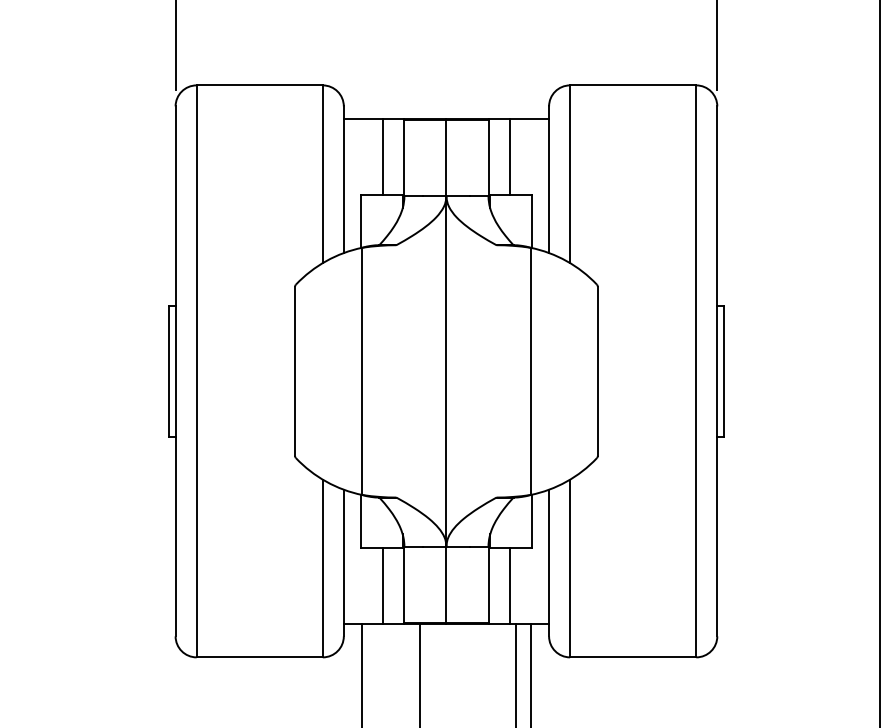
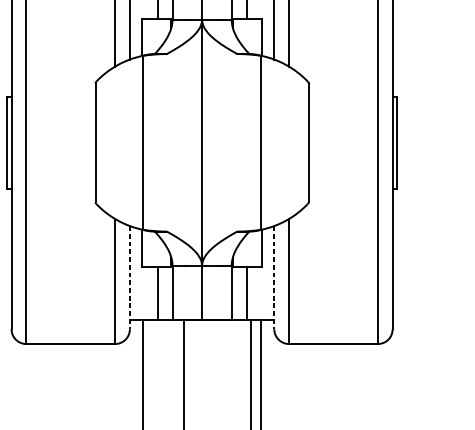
line: (343, 563) -> (129, 277), solid -> dashed
line: (549, 563) -> (274, 277), solid -> dashed

